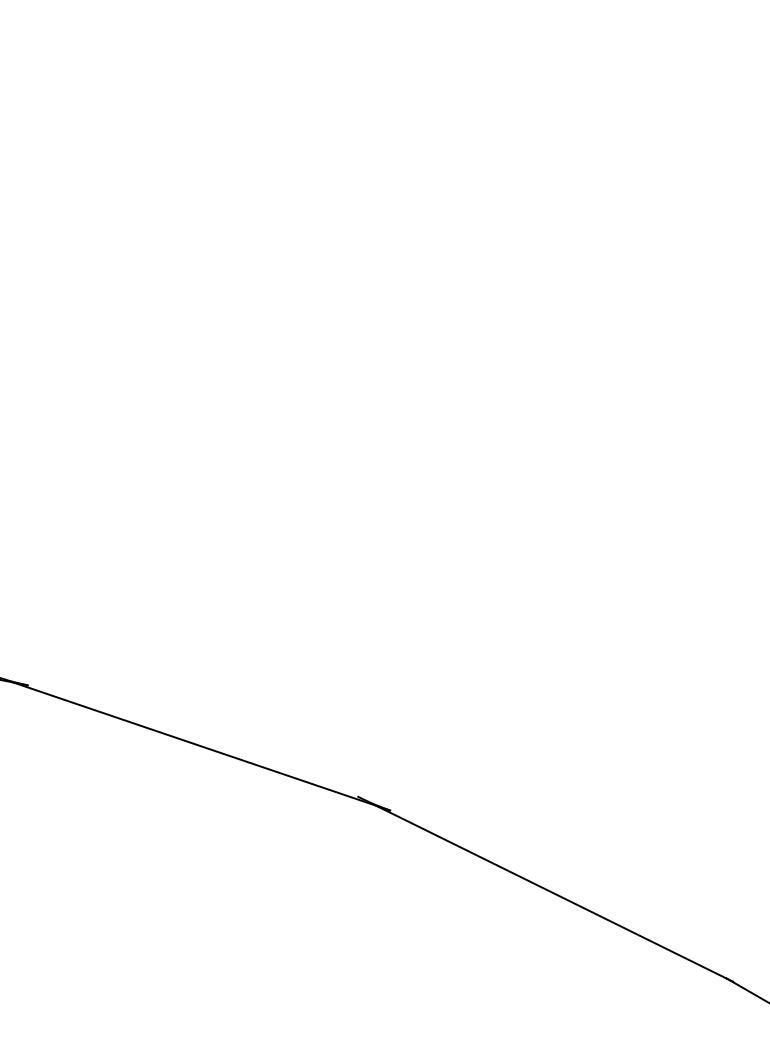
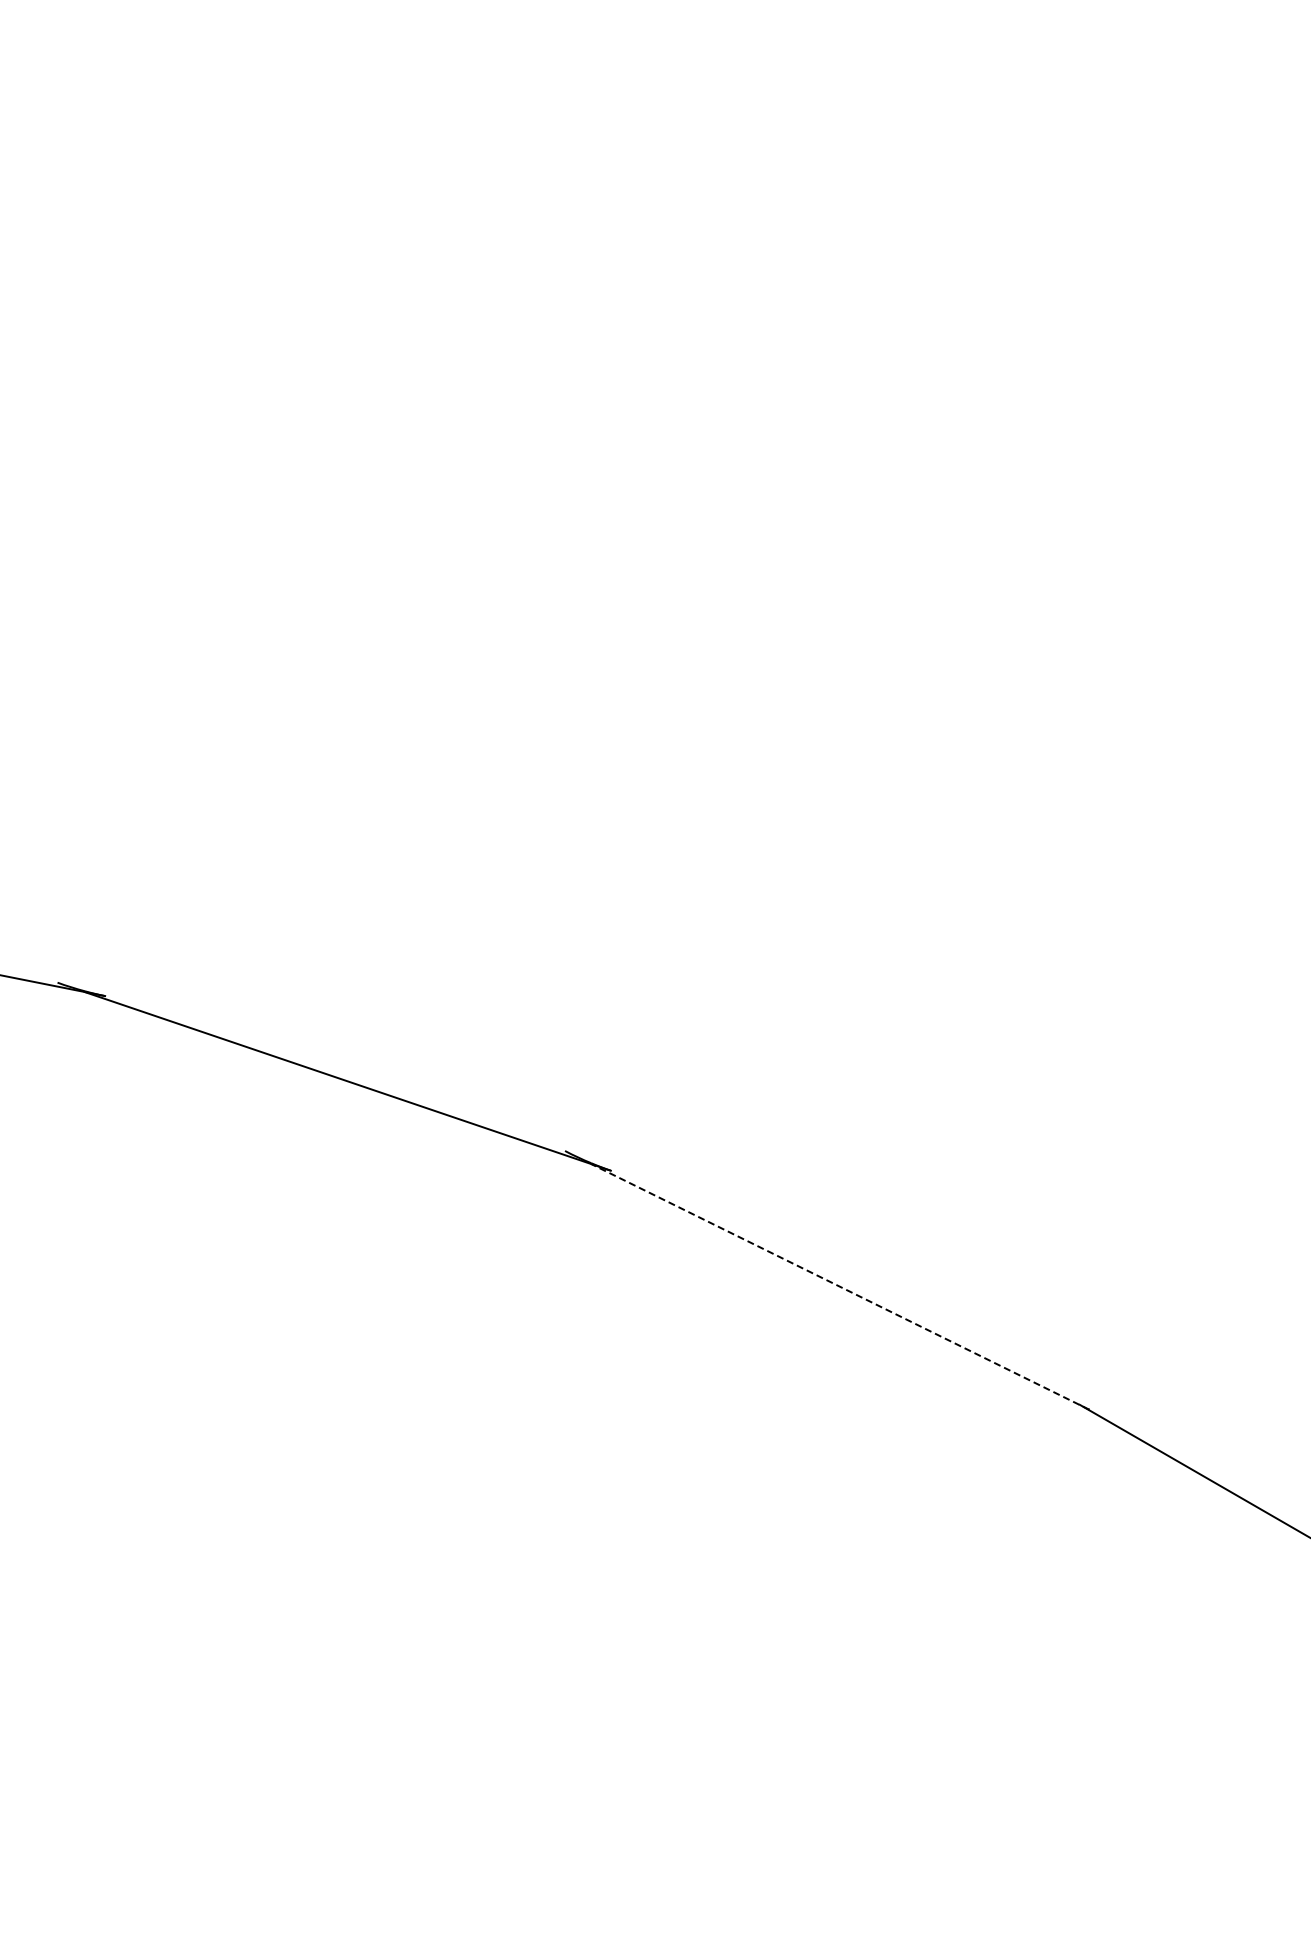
line: (554, 893) -> (840, 1286), solid -> dashed

